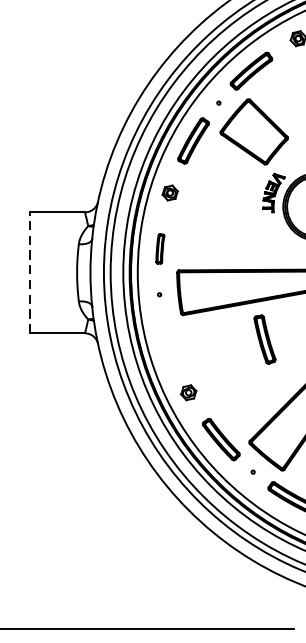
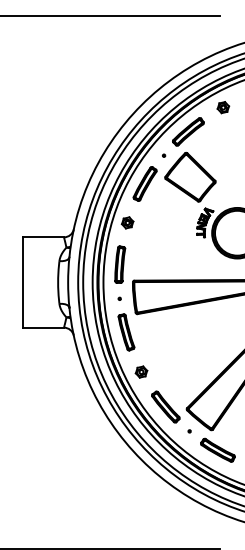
part: (160, 248) -> (120, 264), size x1.67
line: (29, 272) -> (22, 282), dashed -> solid
part: (265, 339) -> (126, 332), moved

